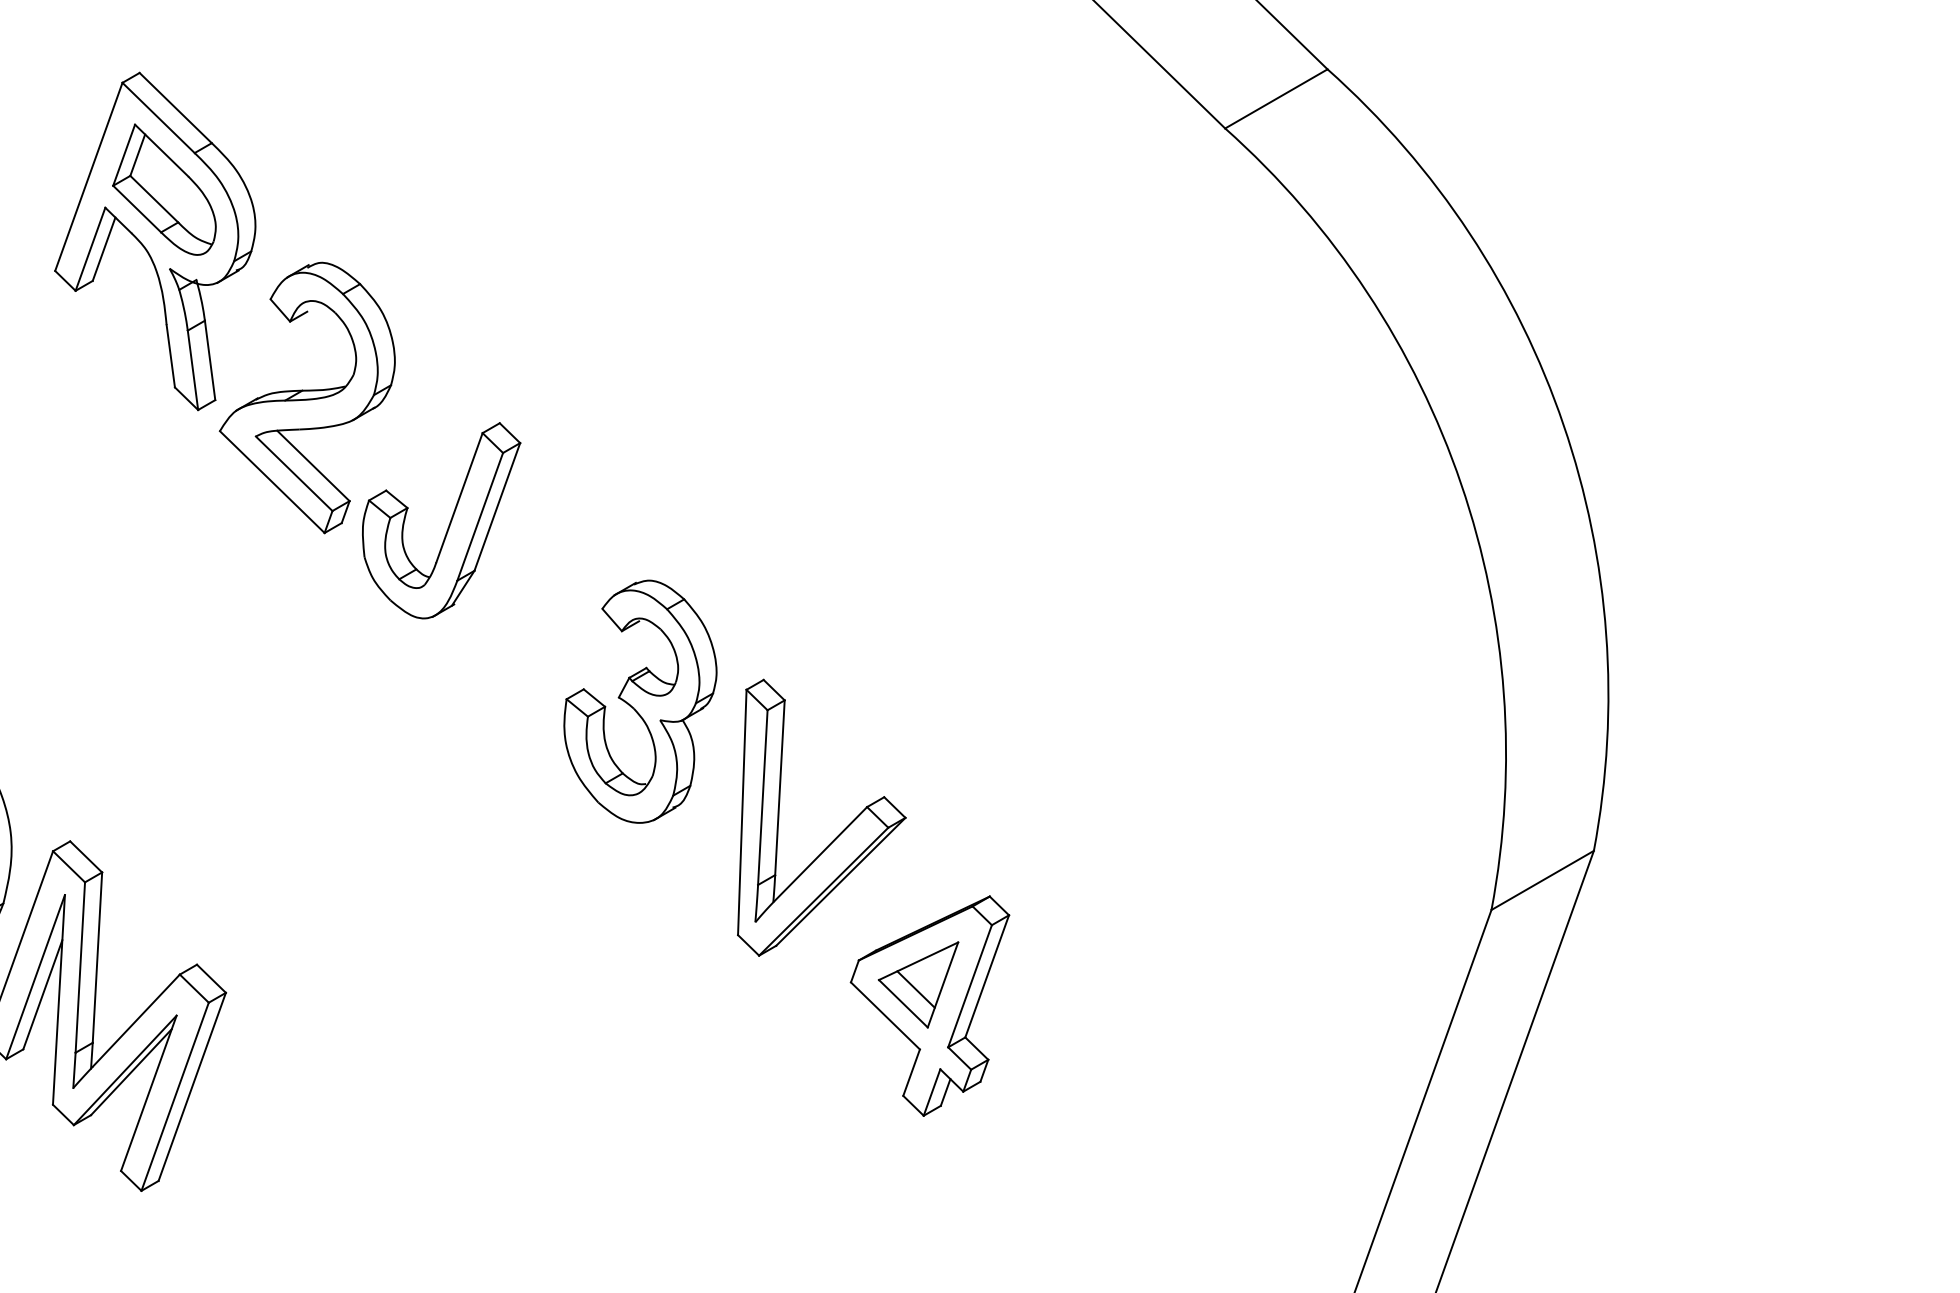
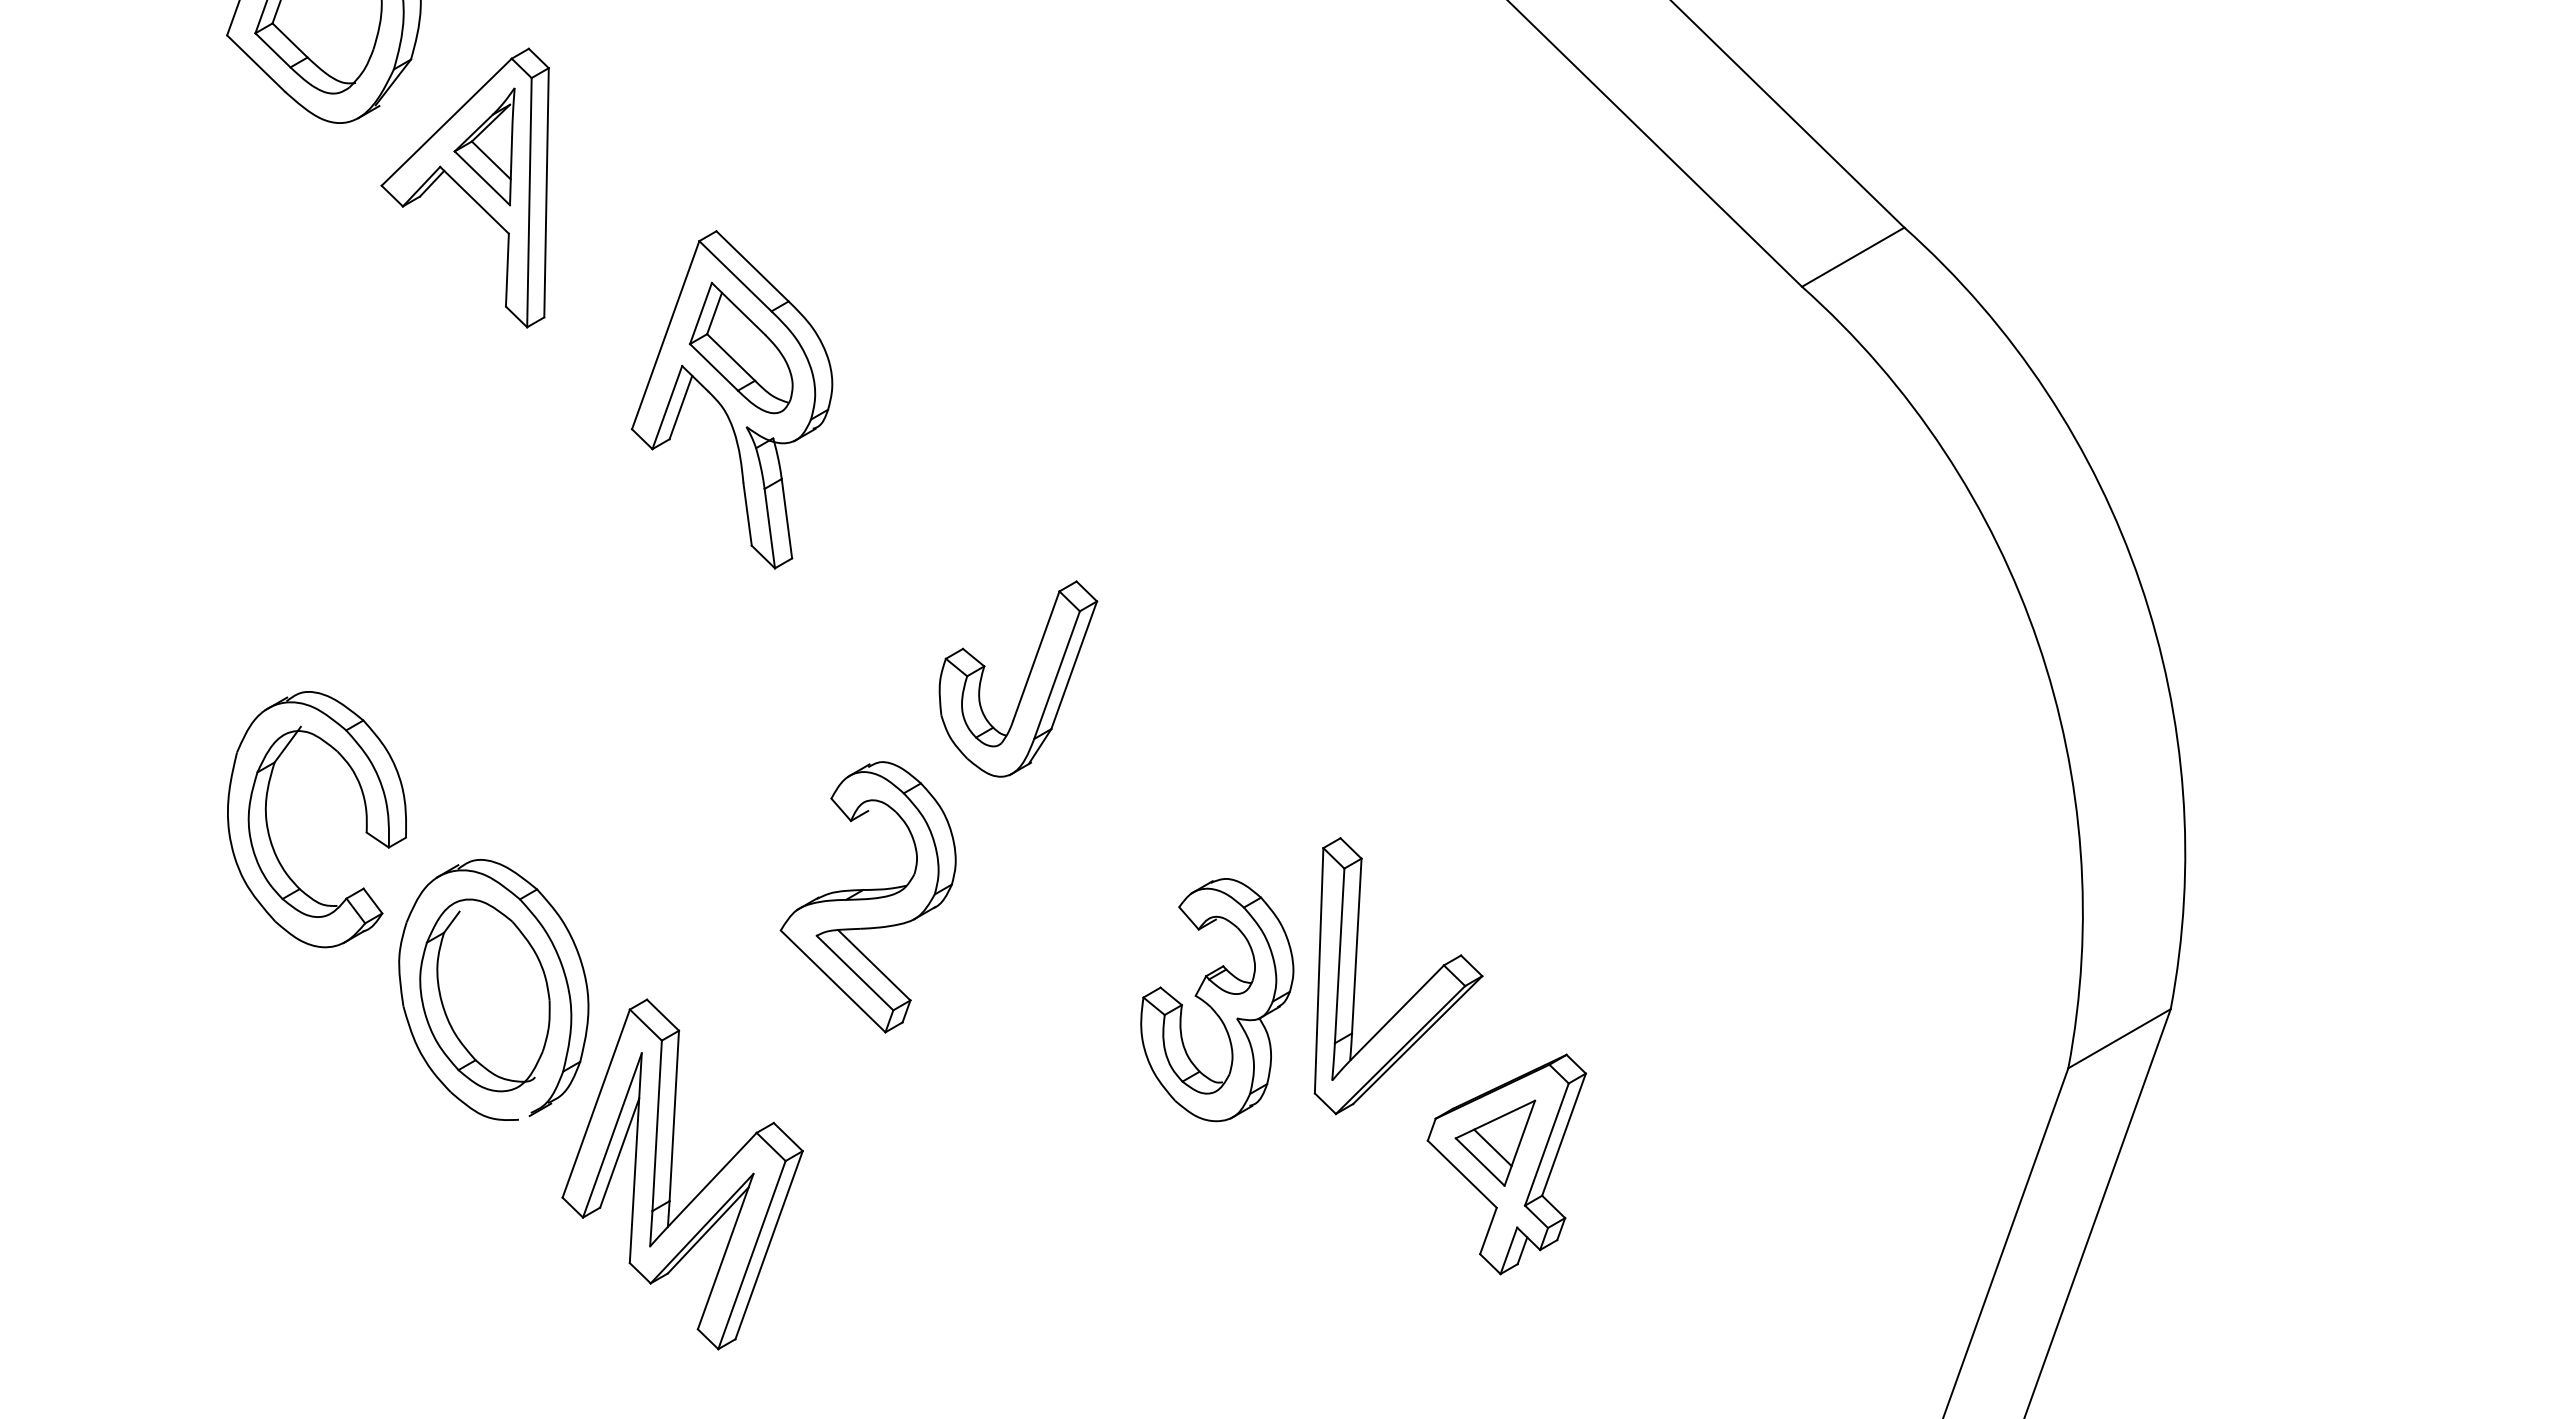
part: (306, 398) -> (867, 897), moved
part: (640, 702) -> (1217, 1000), moved

